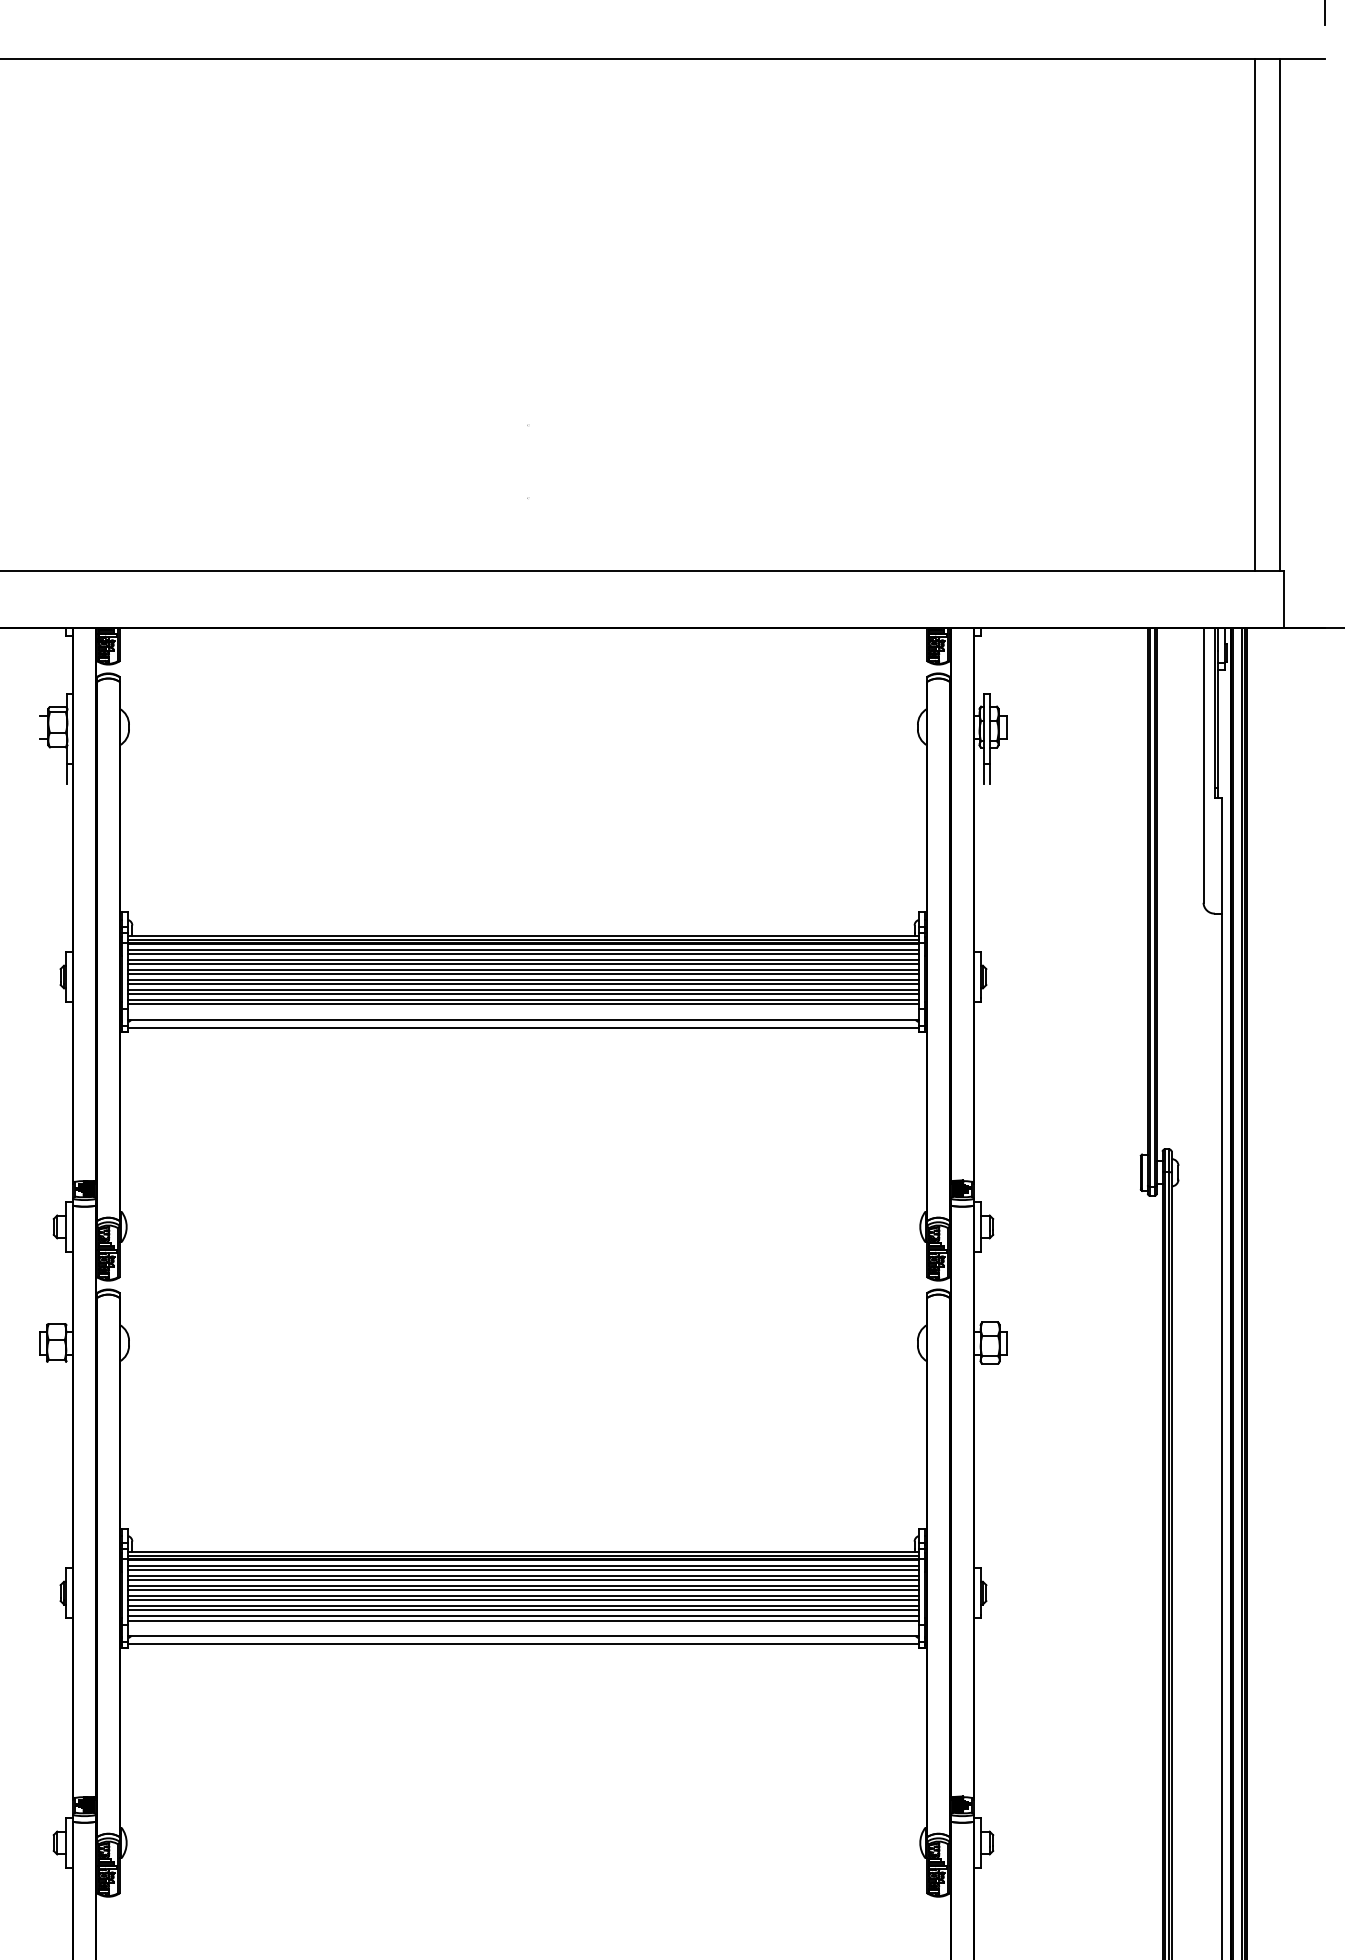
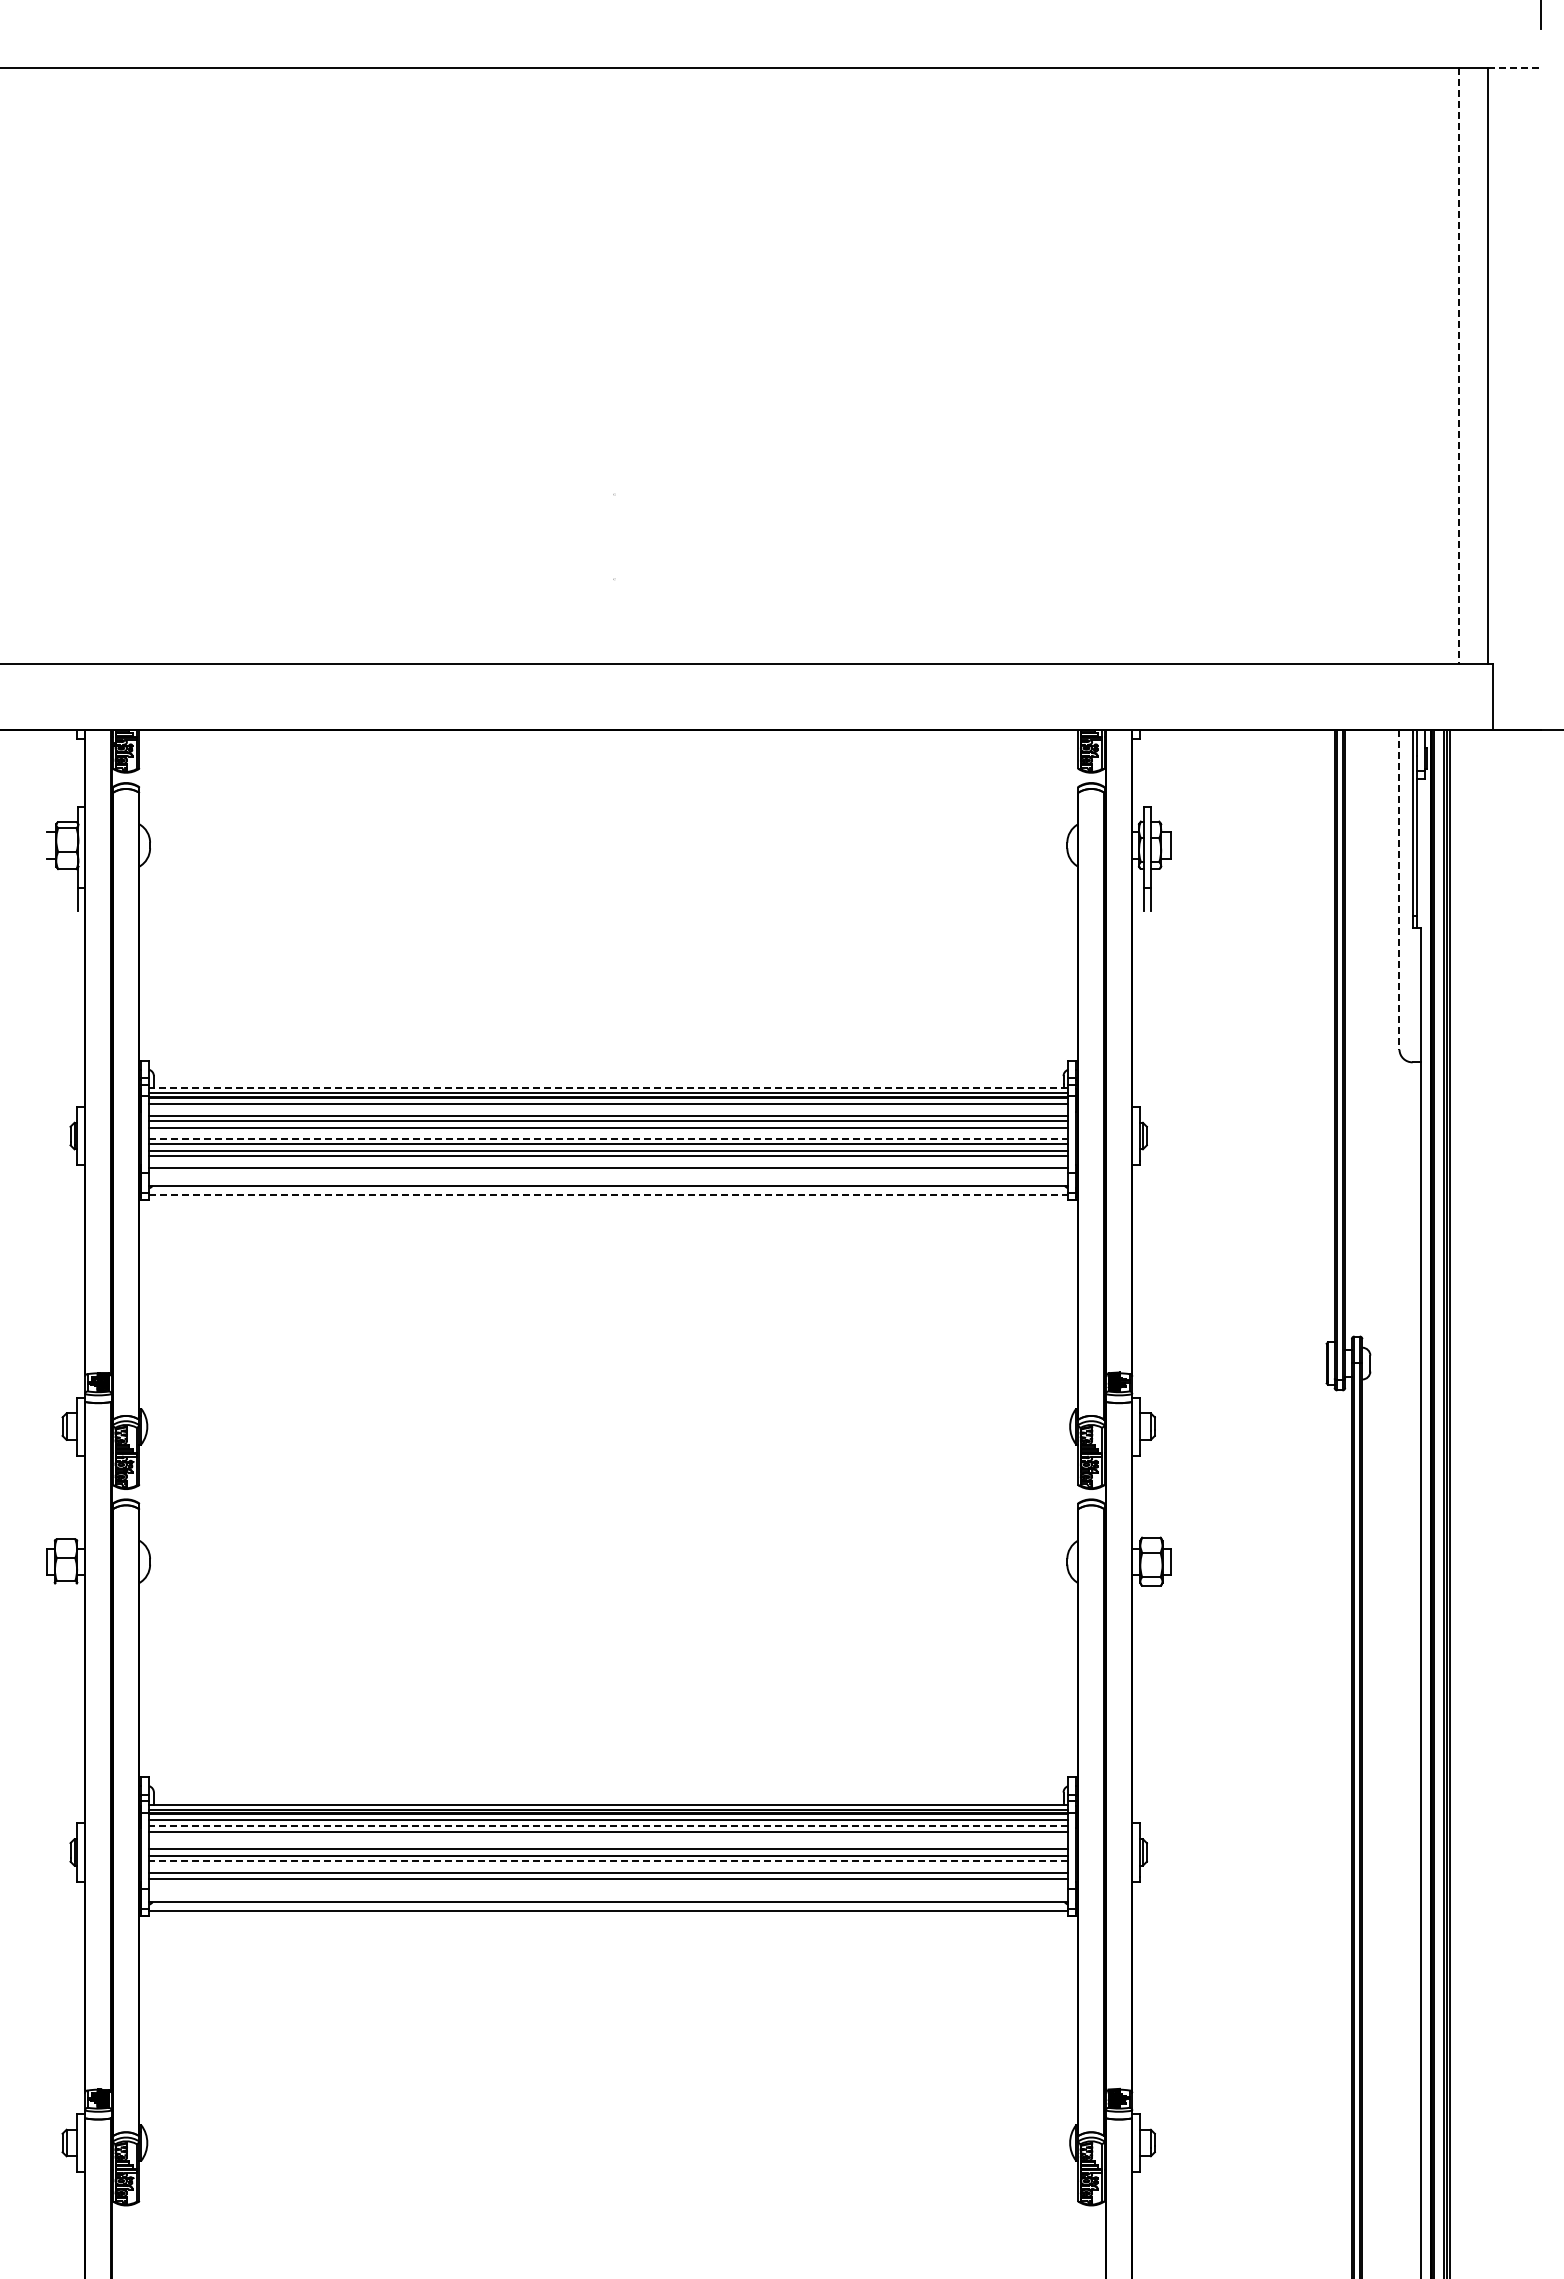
line: (1303, 58) -> (1515, 68), solid -> dashed
line: (1255, 315) -> (1459, 366), solid -> dashed
line: (1203, 765) -> (1399, 889), solid -> dashed
line: (523, 936) -> (608, 1088), solid -> dashed
line: (523, 954) -> (608, 1109), removed
line: (523, 973) -> (608, 1132), removed
line: (524, 980) -> (609, 1139), solid -> dashed
line: (523, 999) -> (608, 1162), removed
line: (524, 1027) -> (609, 1194), solid -> dashed
line: (523, 1569) -> (608, 1825), solid -> dashed
line: (523, 1580) -> (608, 1837), removed
line: (523, 1585) -> (608, 1843), removed
line: (523, 1600) -> (608, 1860), solid -> dashed
line: (523, 1606) -> (608, 1867), removed
line: (523, 1620) -> (608, 1884), removed

